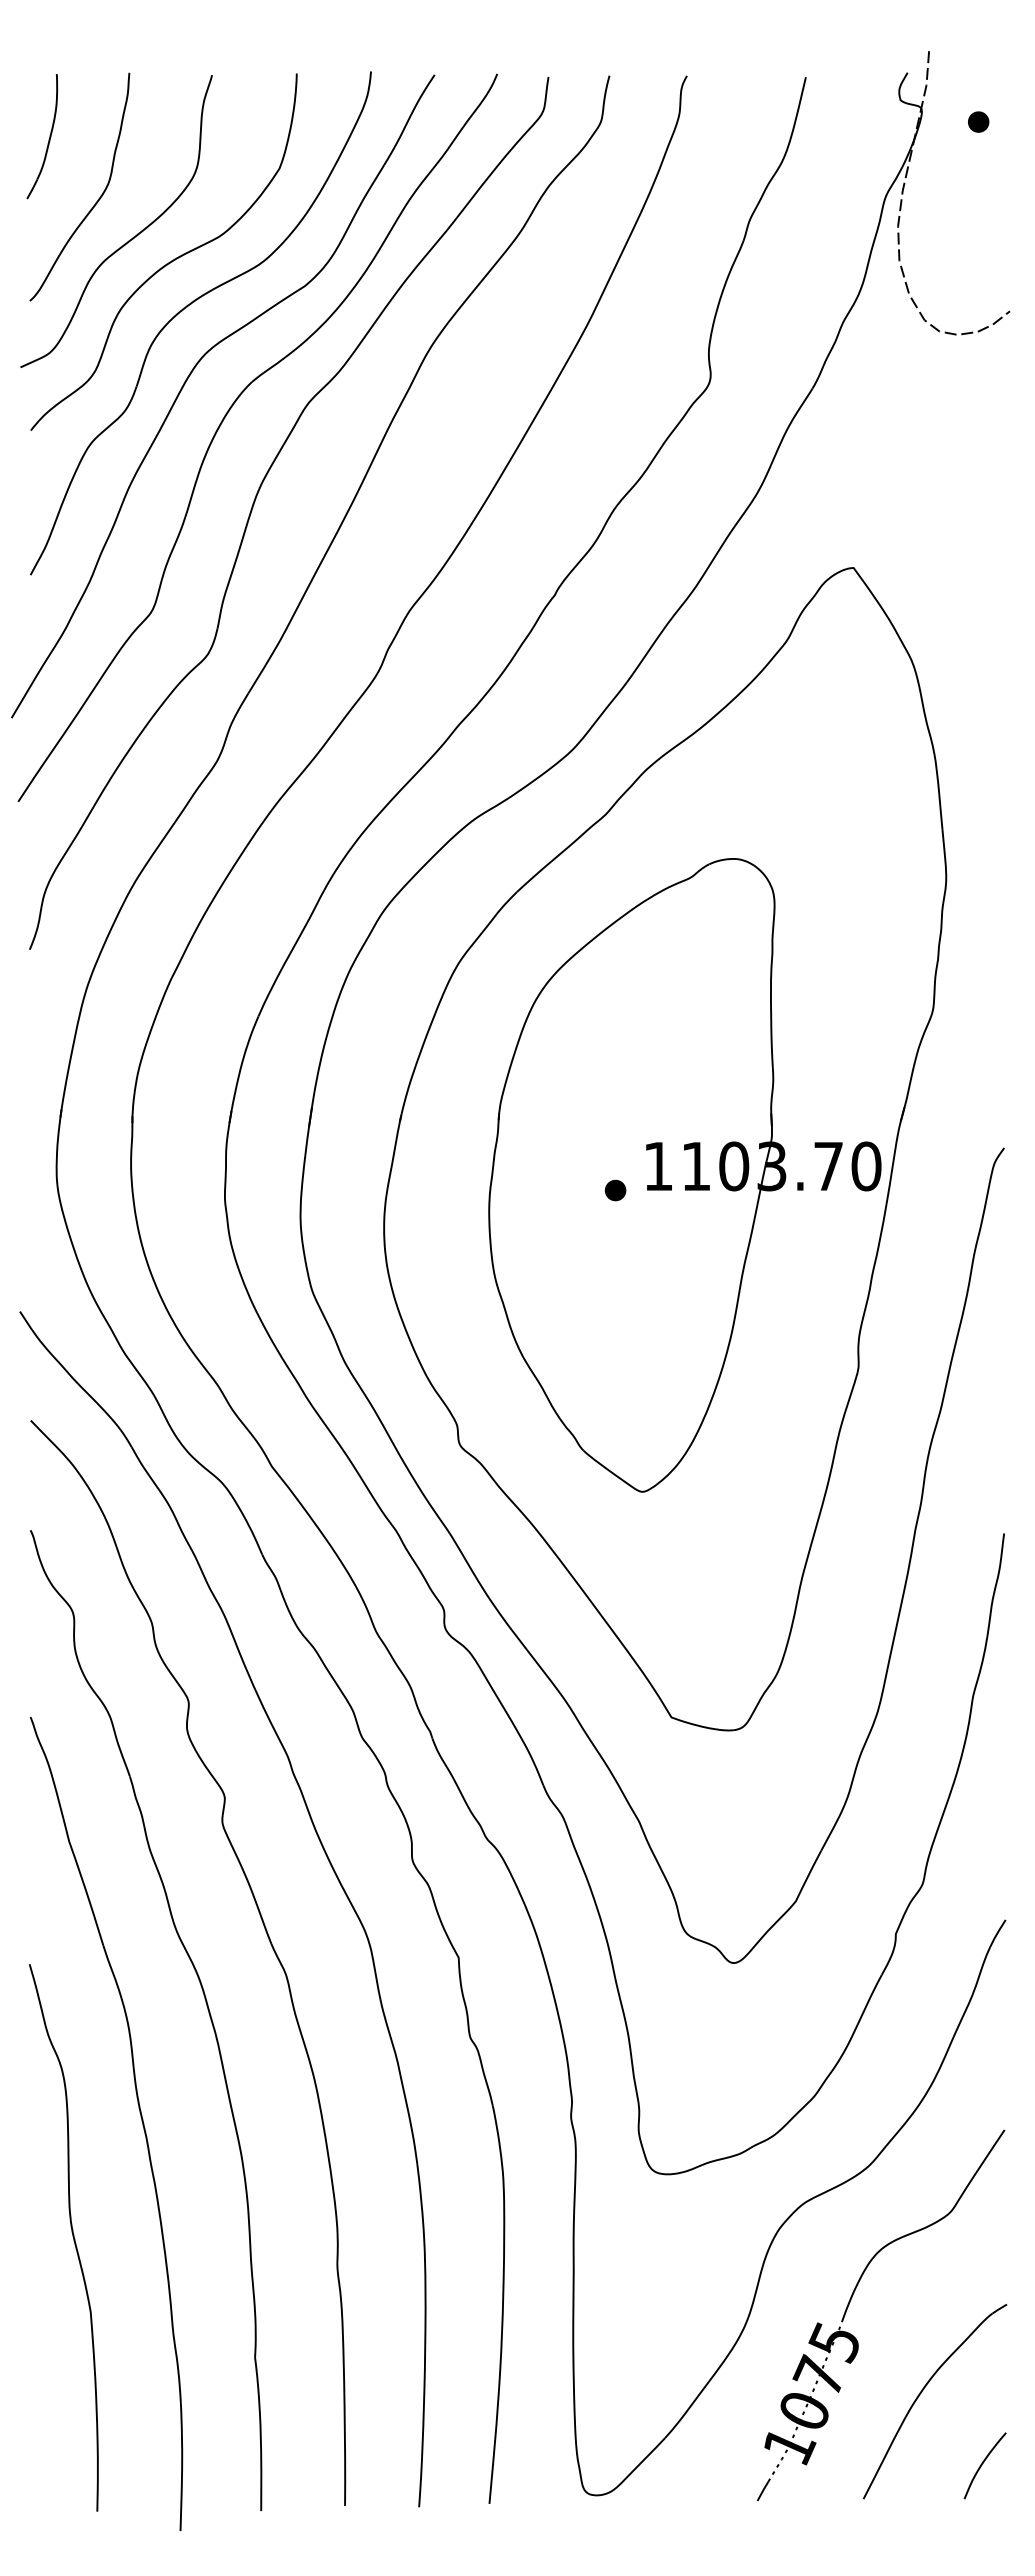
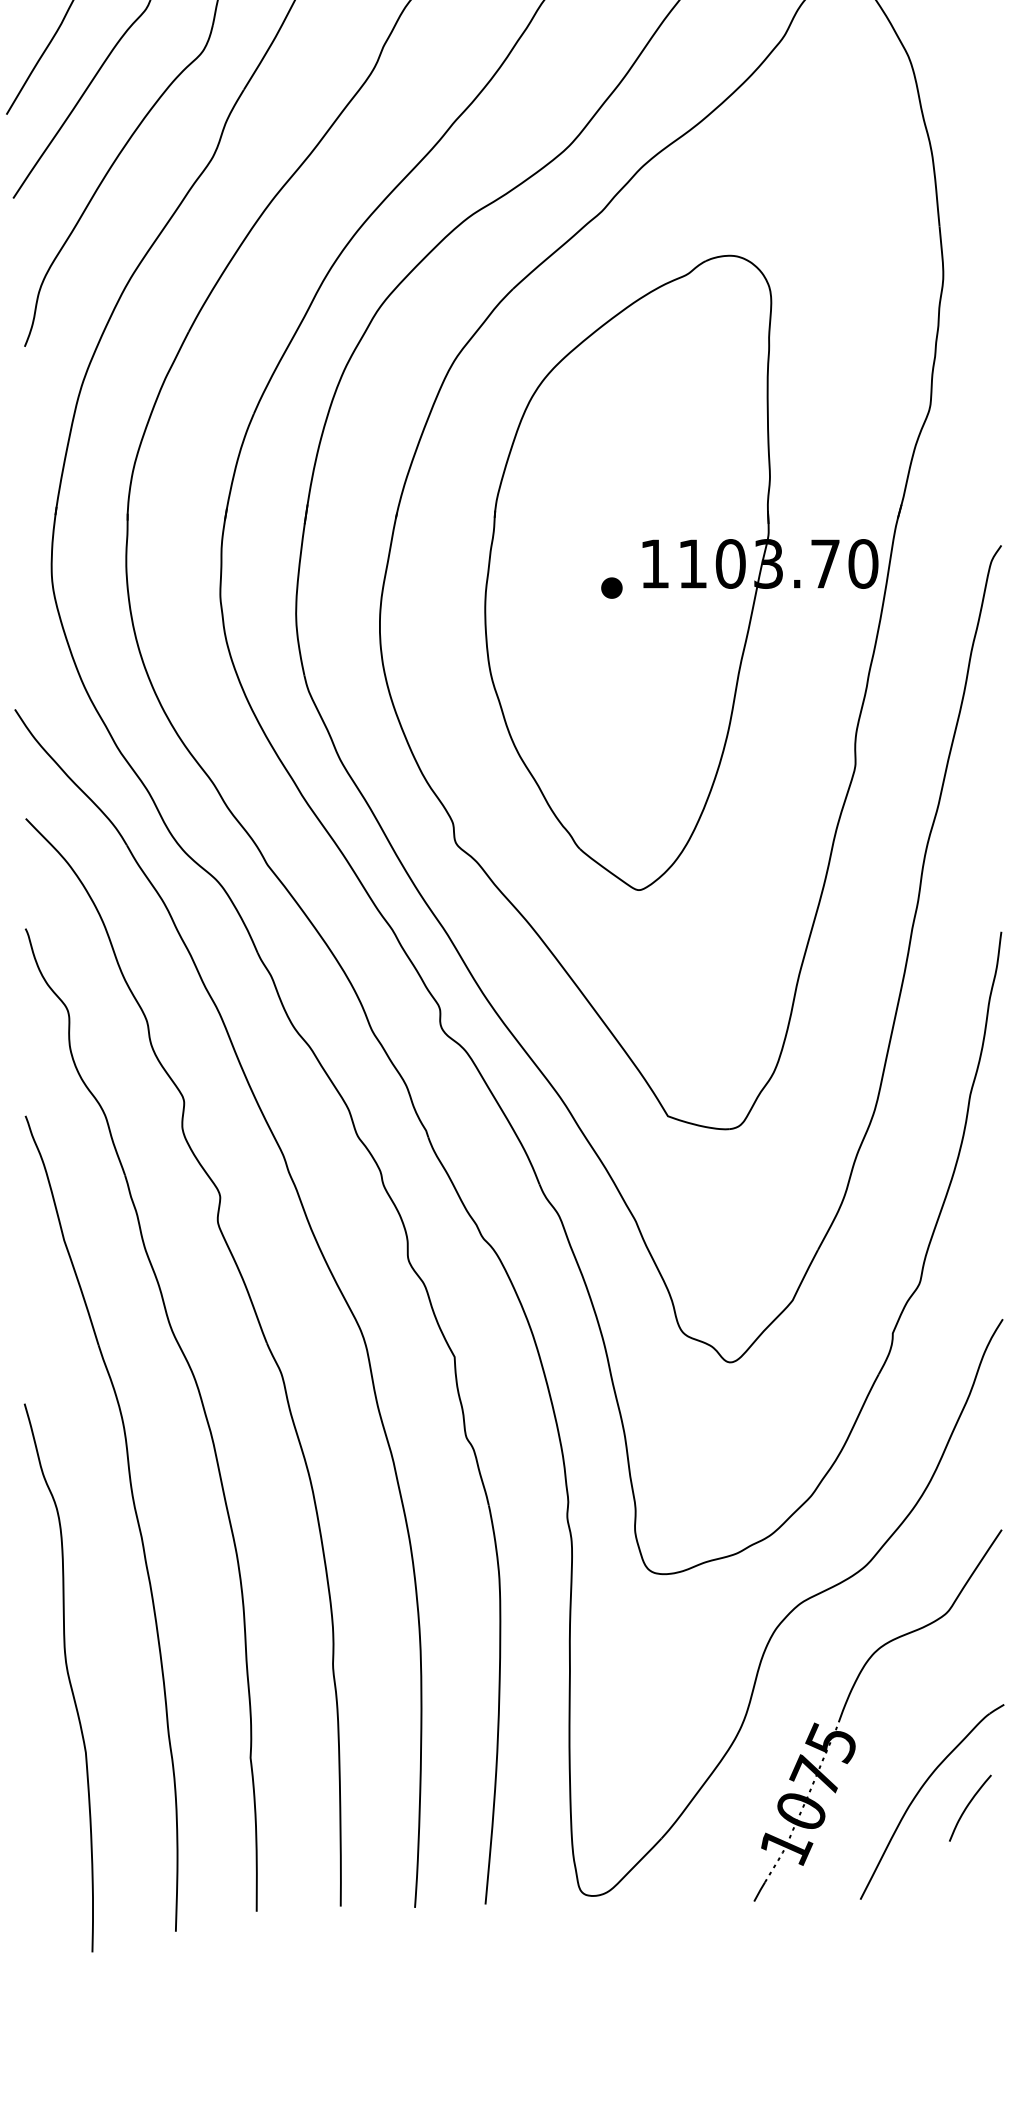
curve: (72, 2236) -> (67, 1676), moved
curve: (982, 2465) -> (967, 1807), moved

